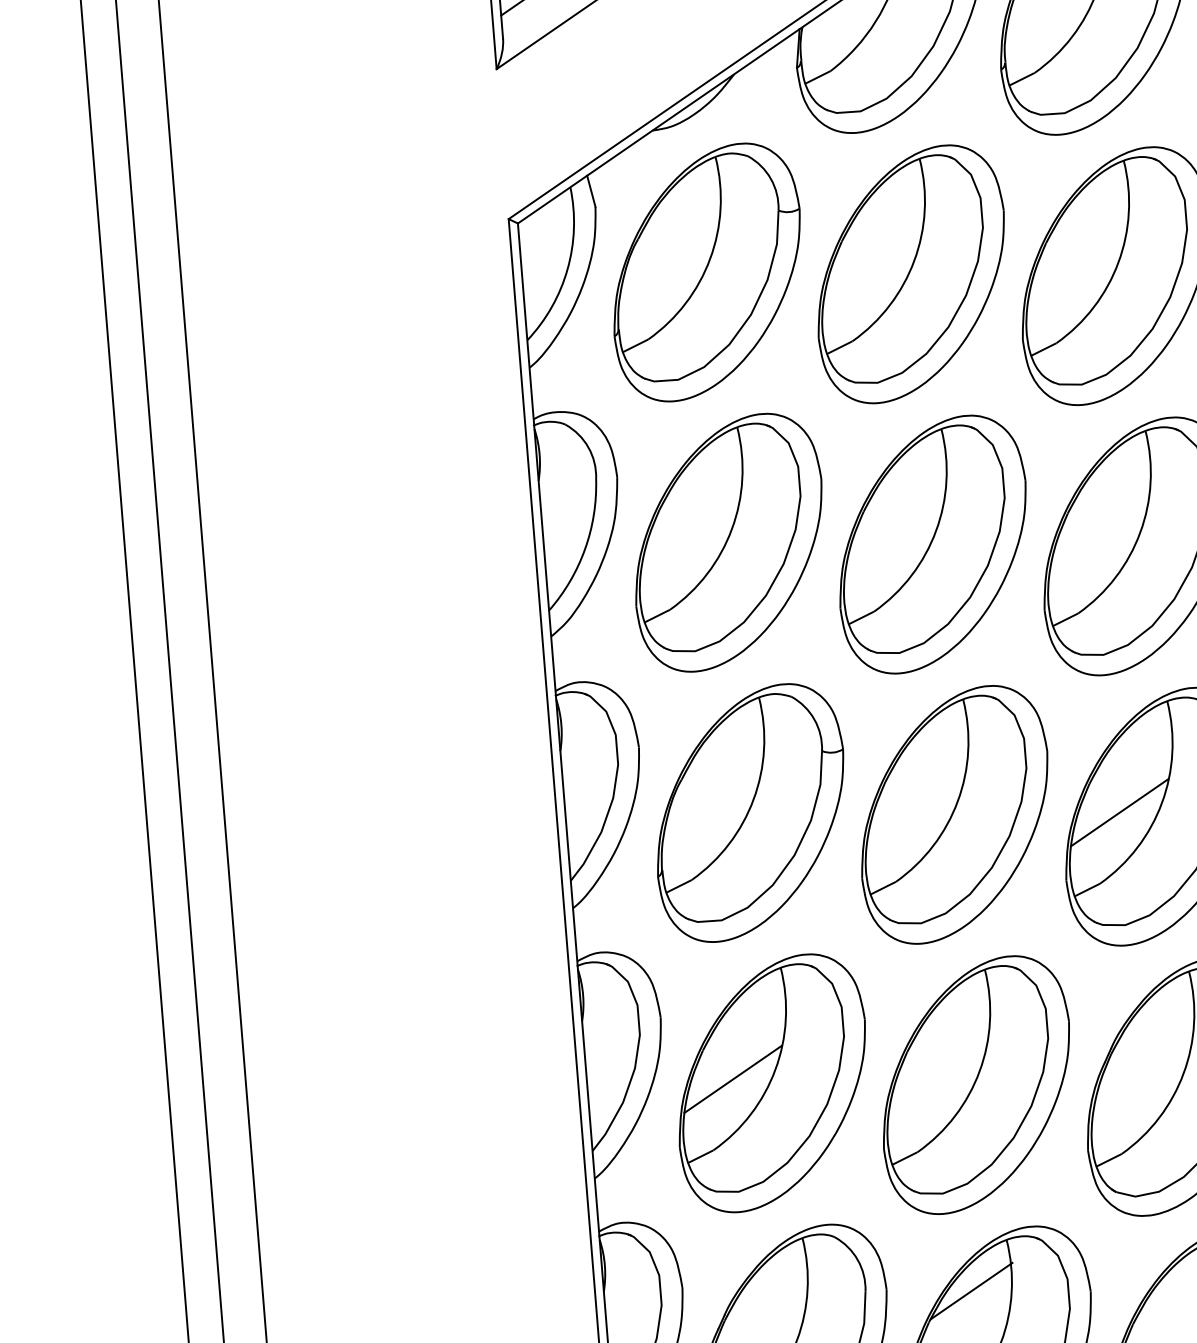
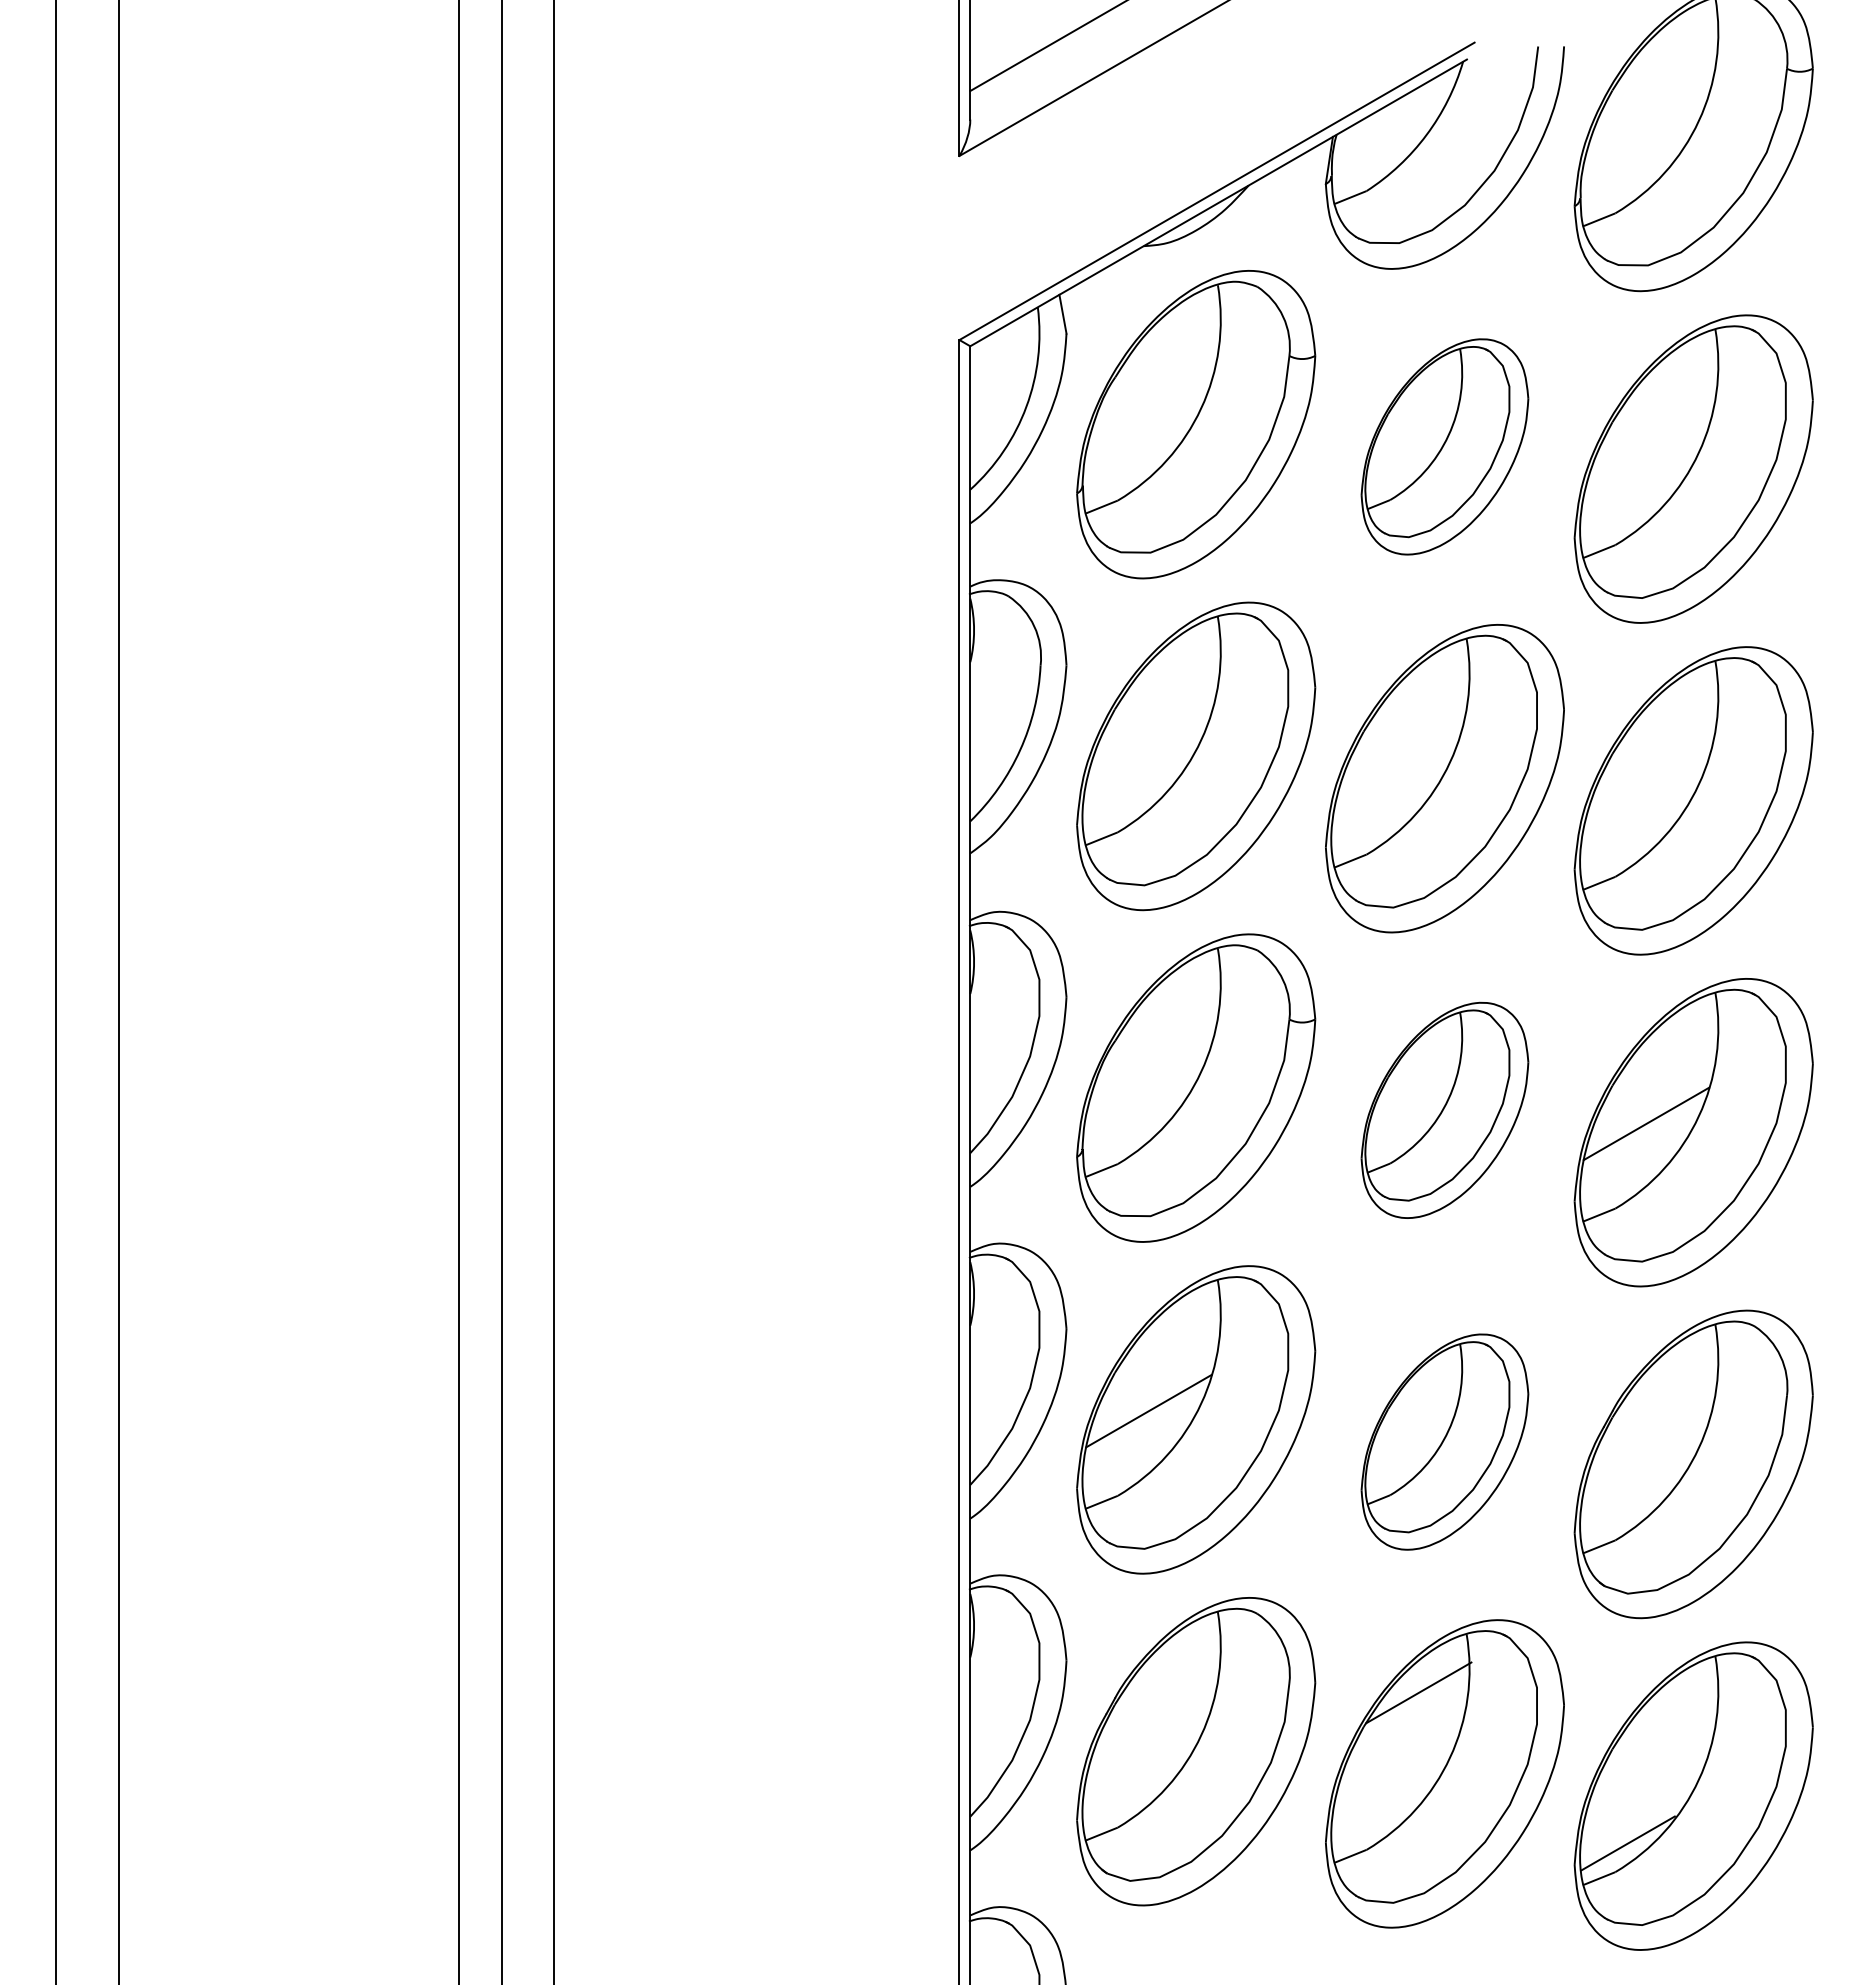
part: (910, 274) -> (1444, 446), size x0.7
part: (954, 814) -> (1444, 1110), size x0.7
part: (976, 1084) -> (1444, 1441), size x0.7

